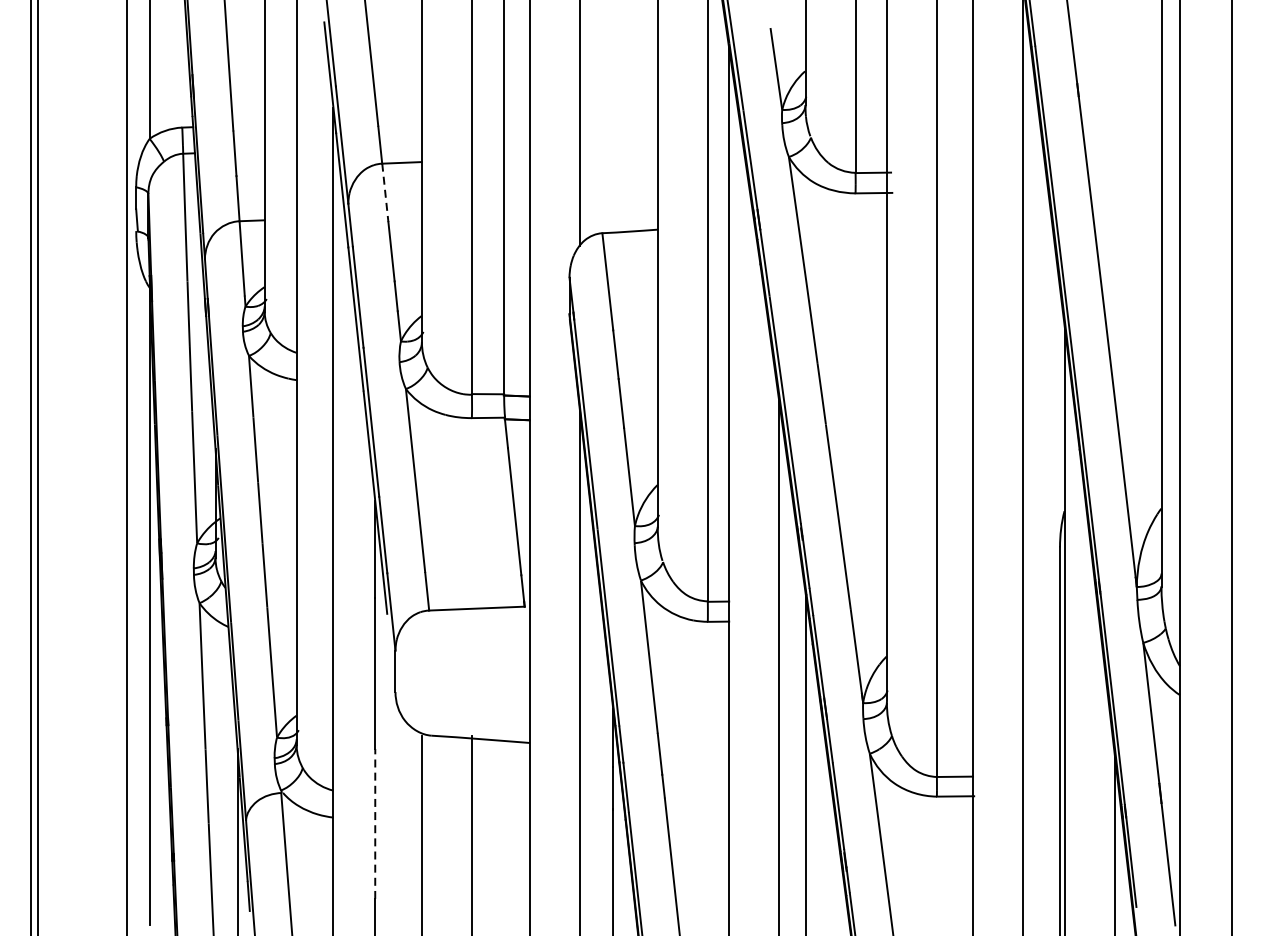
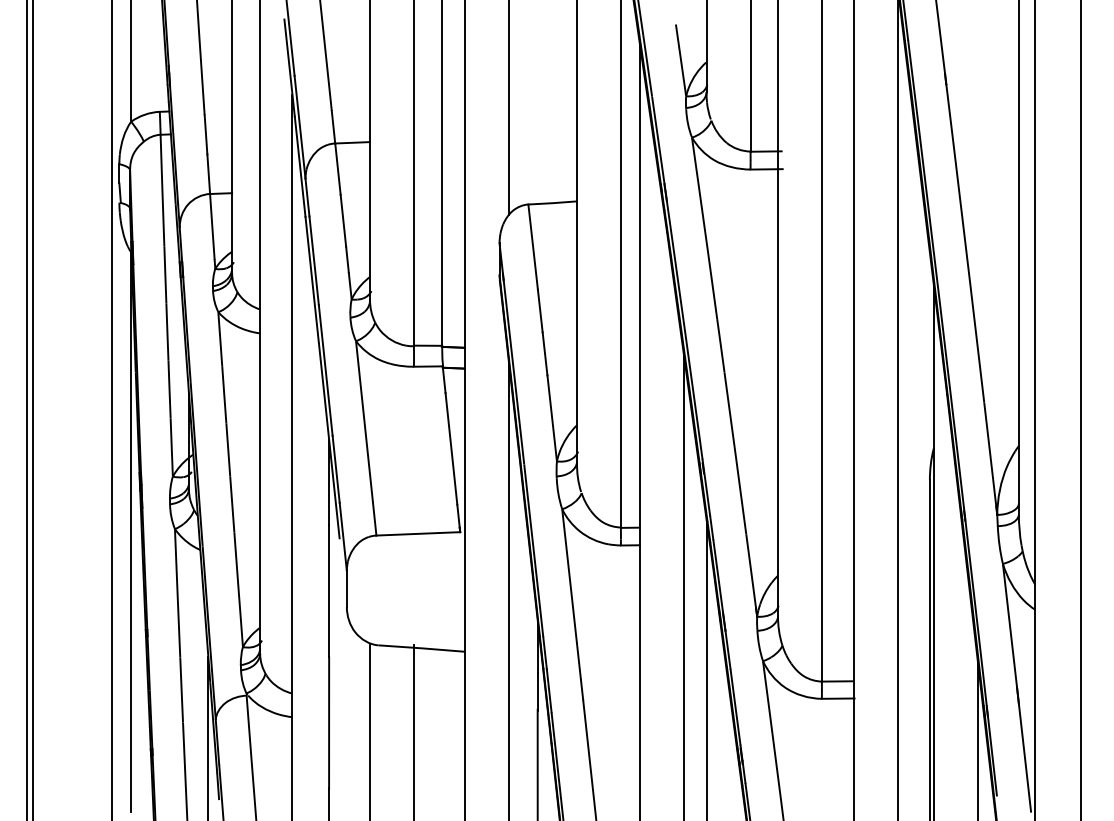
line: (384, 193) -> (337, 169), dashed -> solid
line: (375, 823) -> (329, 722), dashed -> solid

